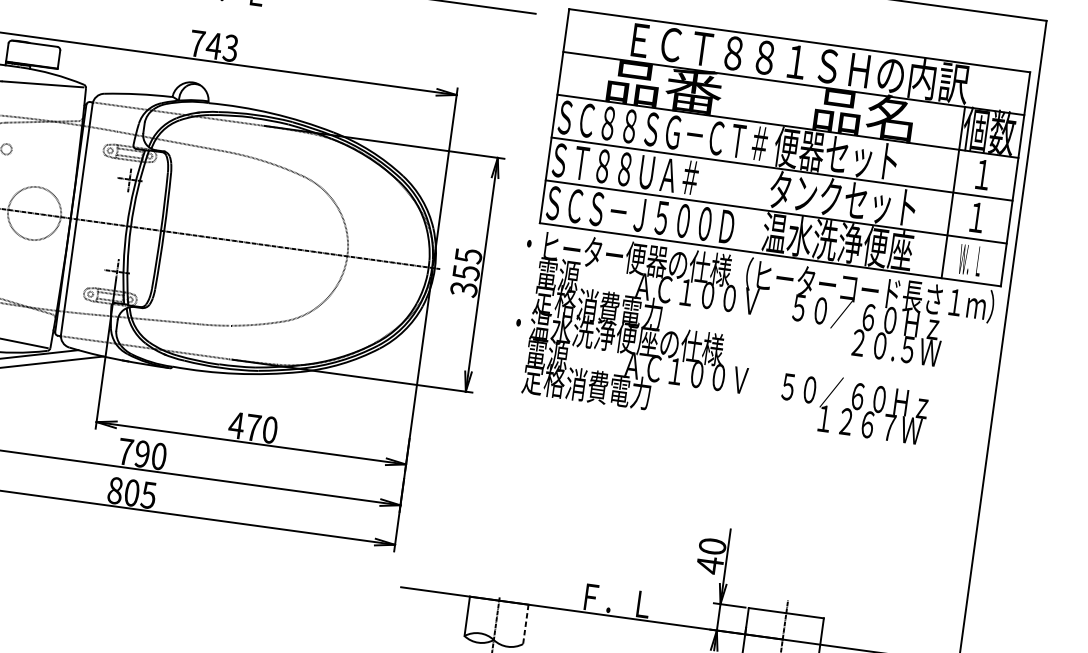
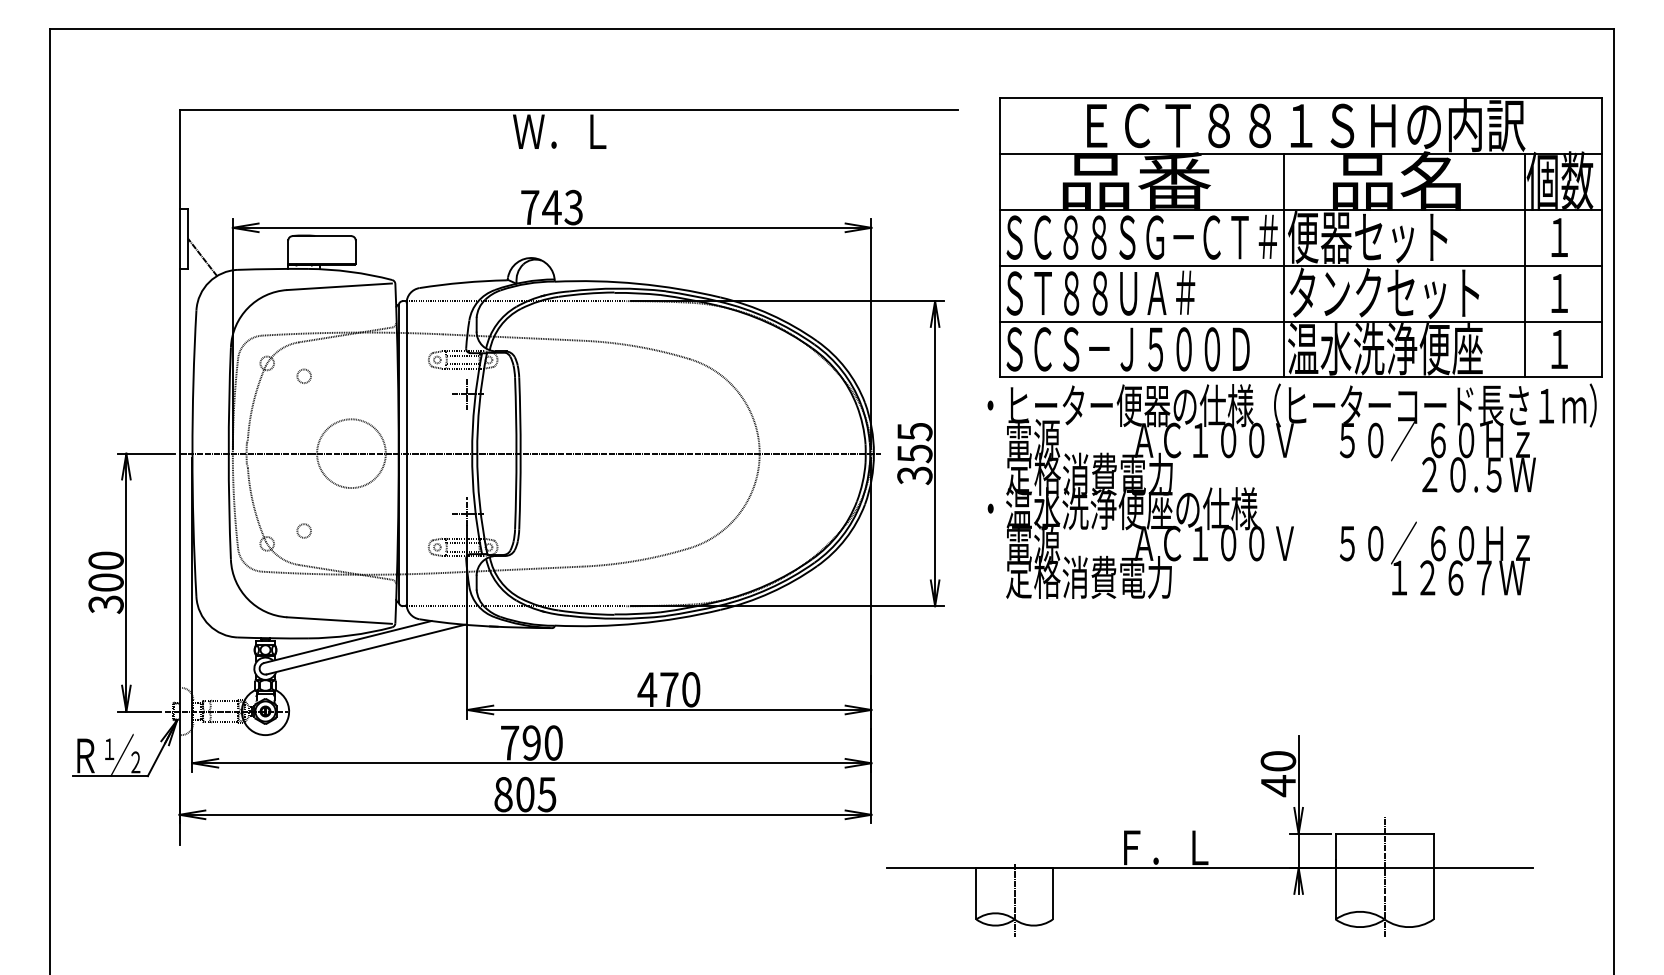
line: (769, 167) -> (1284, 265), added
text: (970, 260) -> (1558, 349), Ｗ．Ｌ -> １
line: (525, 624) -> (1052, 893), dashed -> solid

